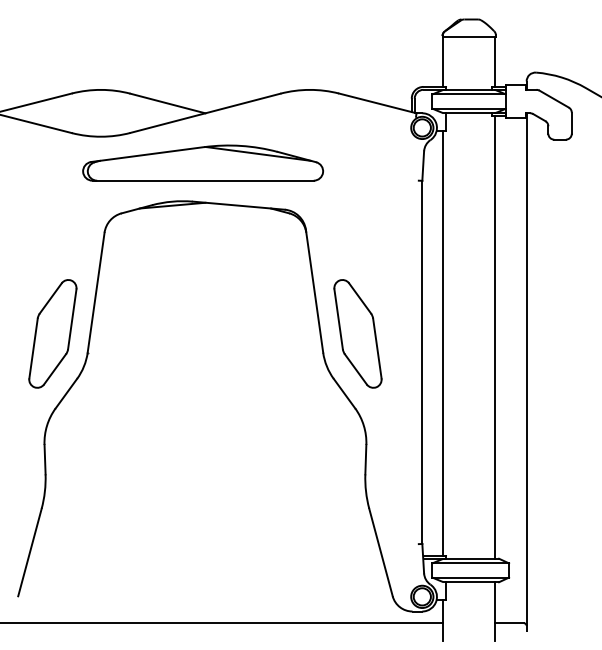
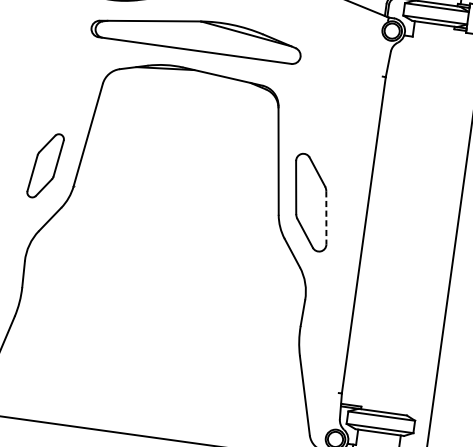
part: (52, 333) -> (45, 165), size x0.7
line: (495, 337) -> (430, 222), removed
line: (443, 342) -> (384, 220), removed
line: (377, 349) -> (326, 218), solid -> dashed

